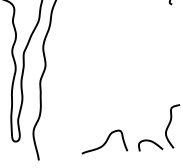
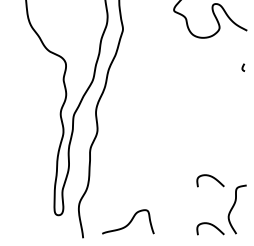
curve: (149, 100) -> (212, 178), added
curve: (105, 141) -> (129, 221), moved

